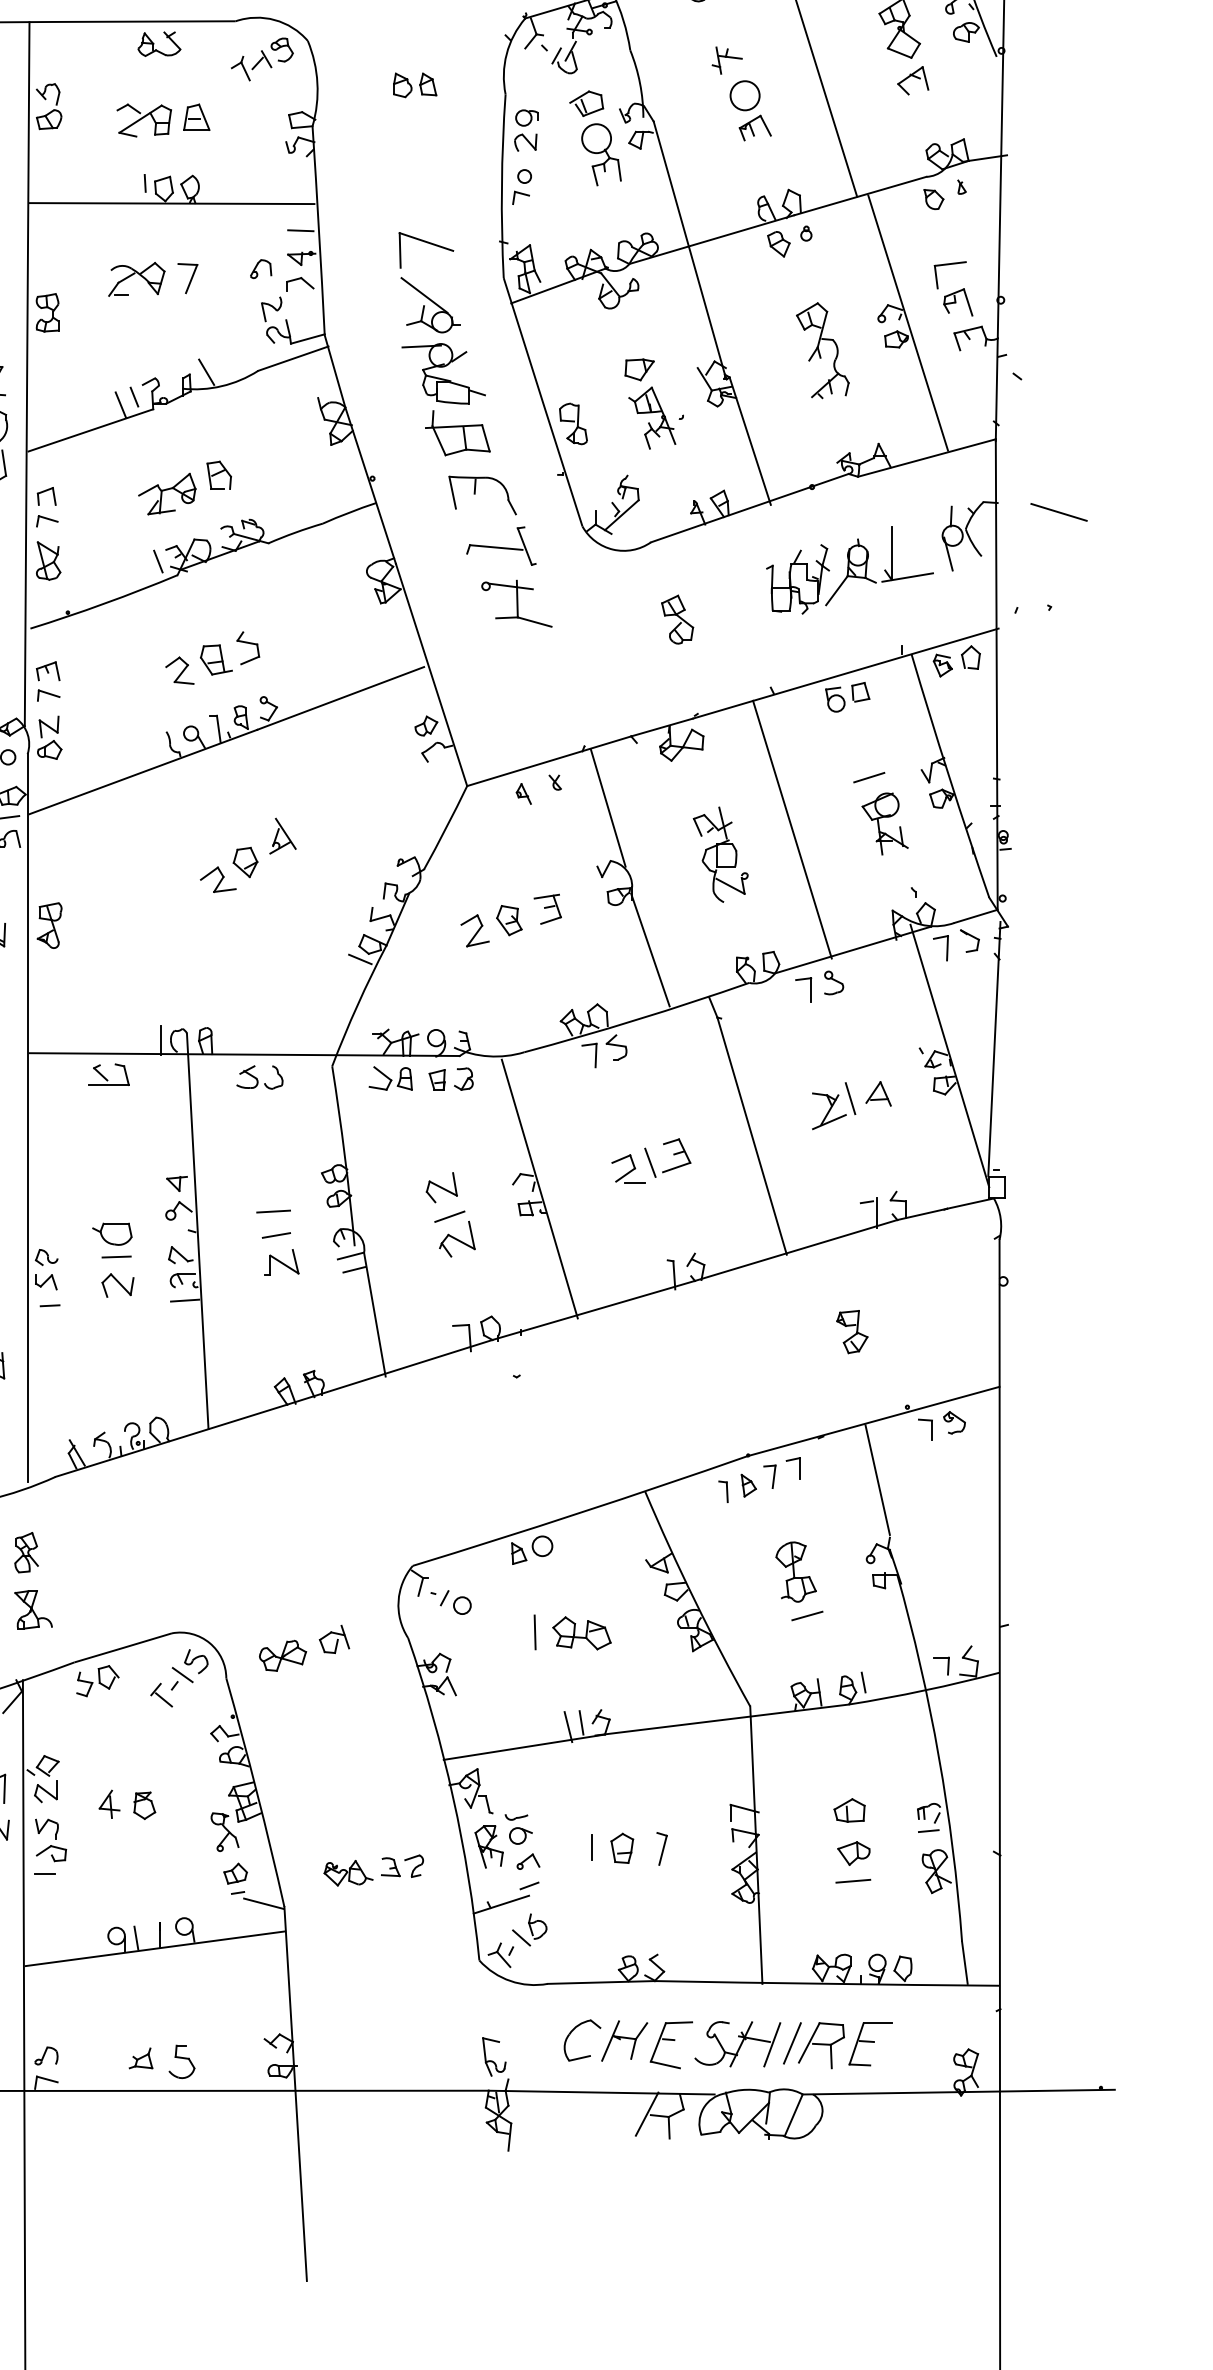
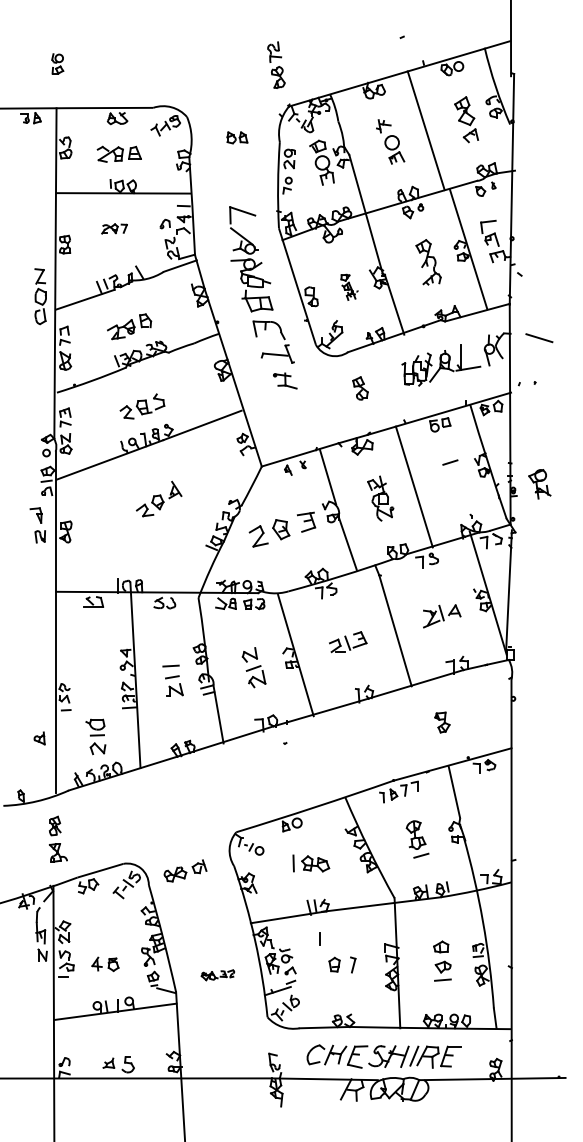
part: (153, 278) -> (114, 228), size x0.6
part: (654, 404) -> (349, 287), size x0.6
part: (517, 602) -> (285, 380), size x0.7
part: (884, 824) -> (539, 484), moved
part: (511, 920) -> (282, 529), size x1.4
part: (112, 1259) -> (95, 736), moved
part: (127, 1805) -> (105, 964), moved
line: (590, 1845) -> (319, 938), moved
part: (372, 1871) -> (217, 975), size x0.7

